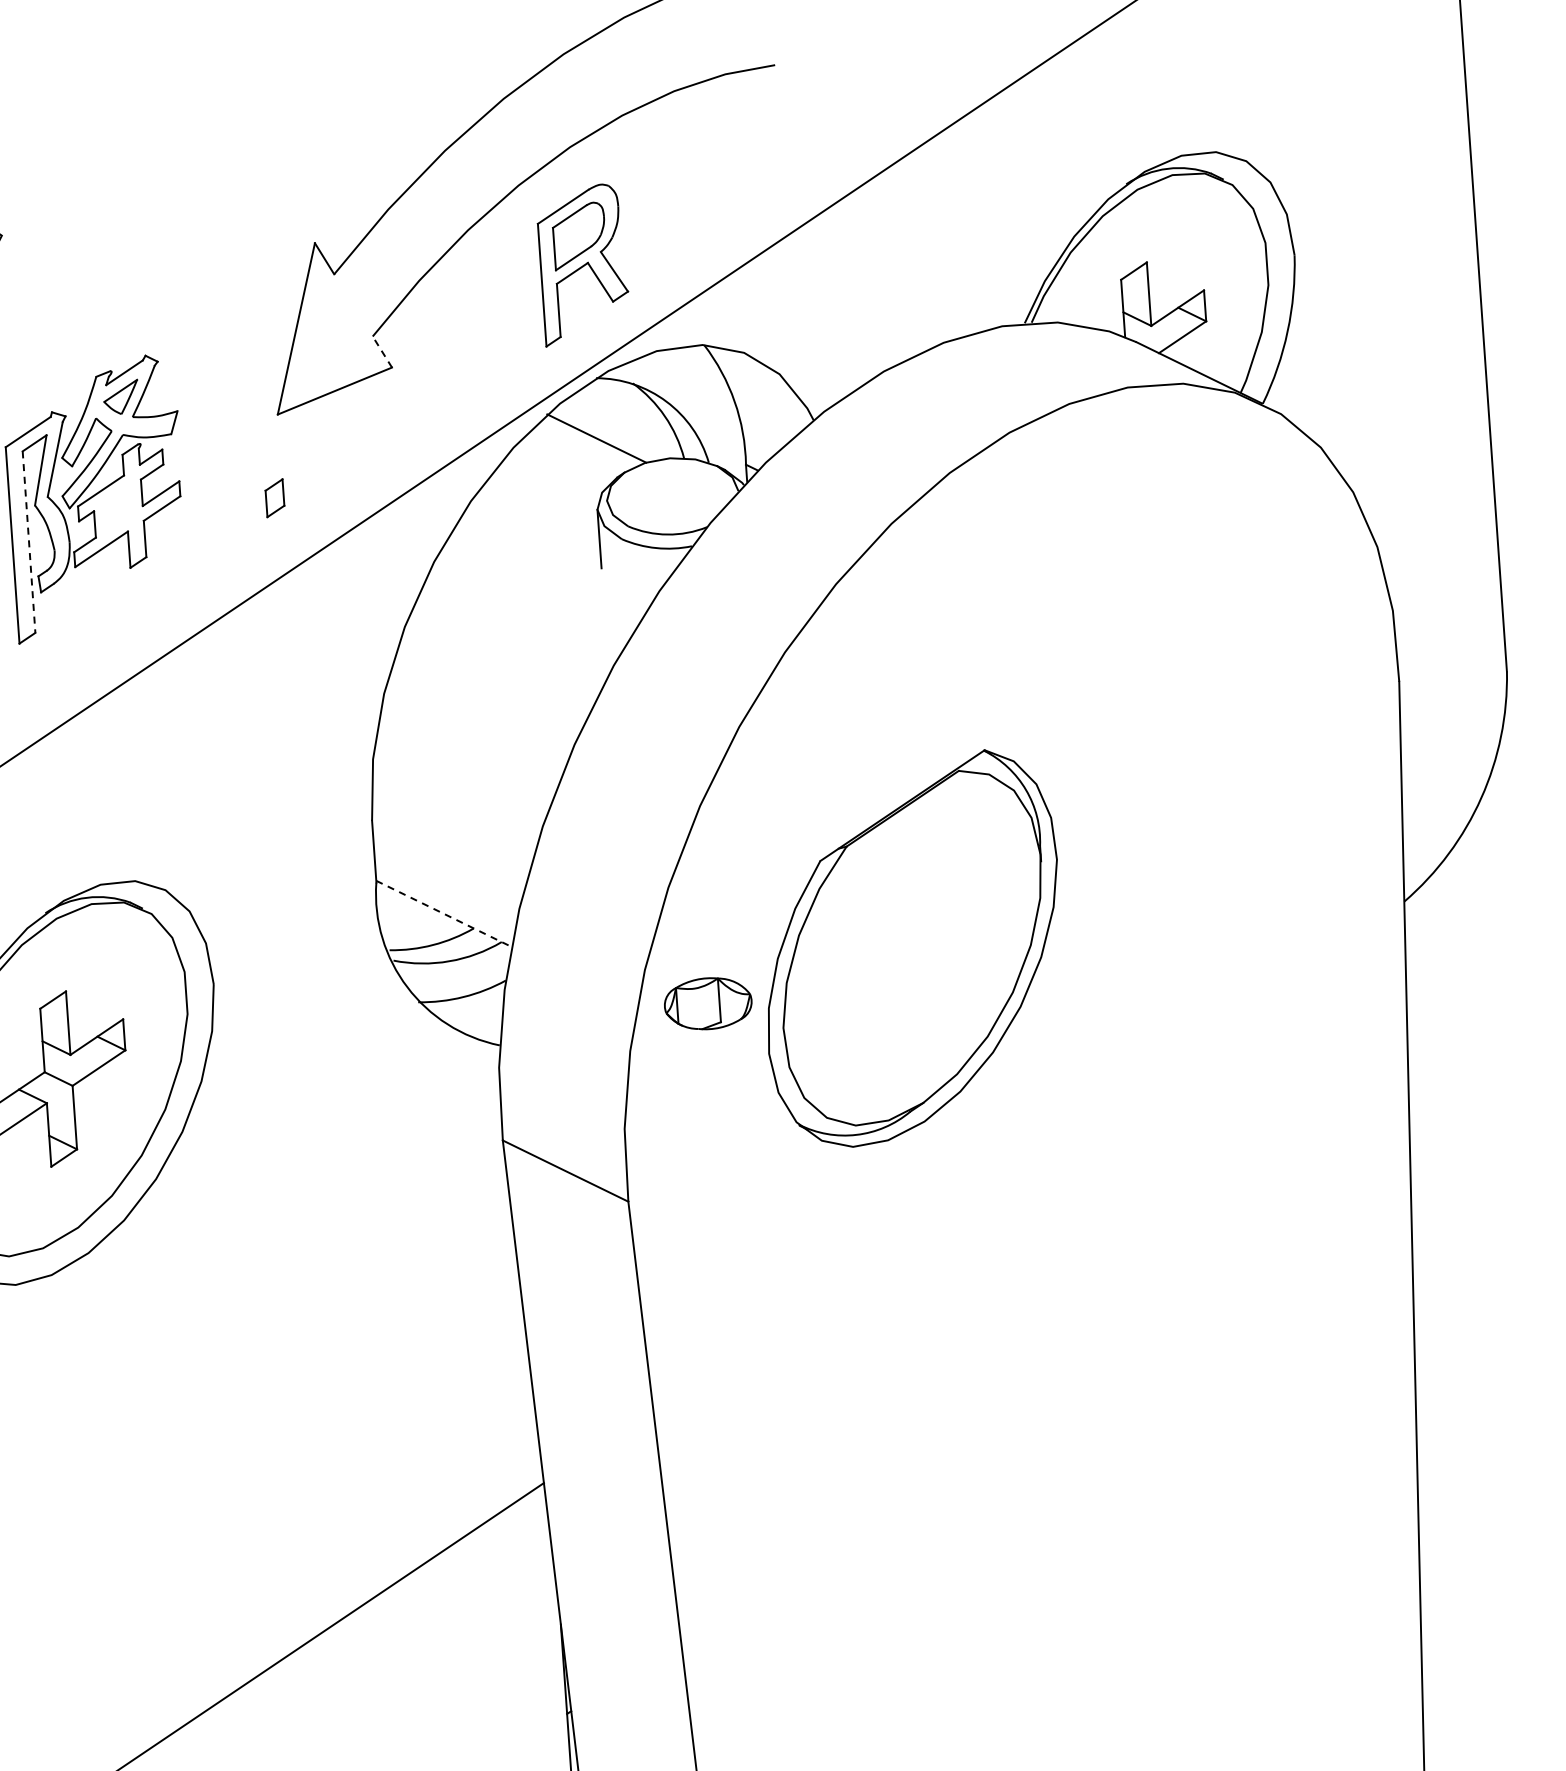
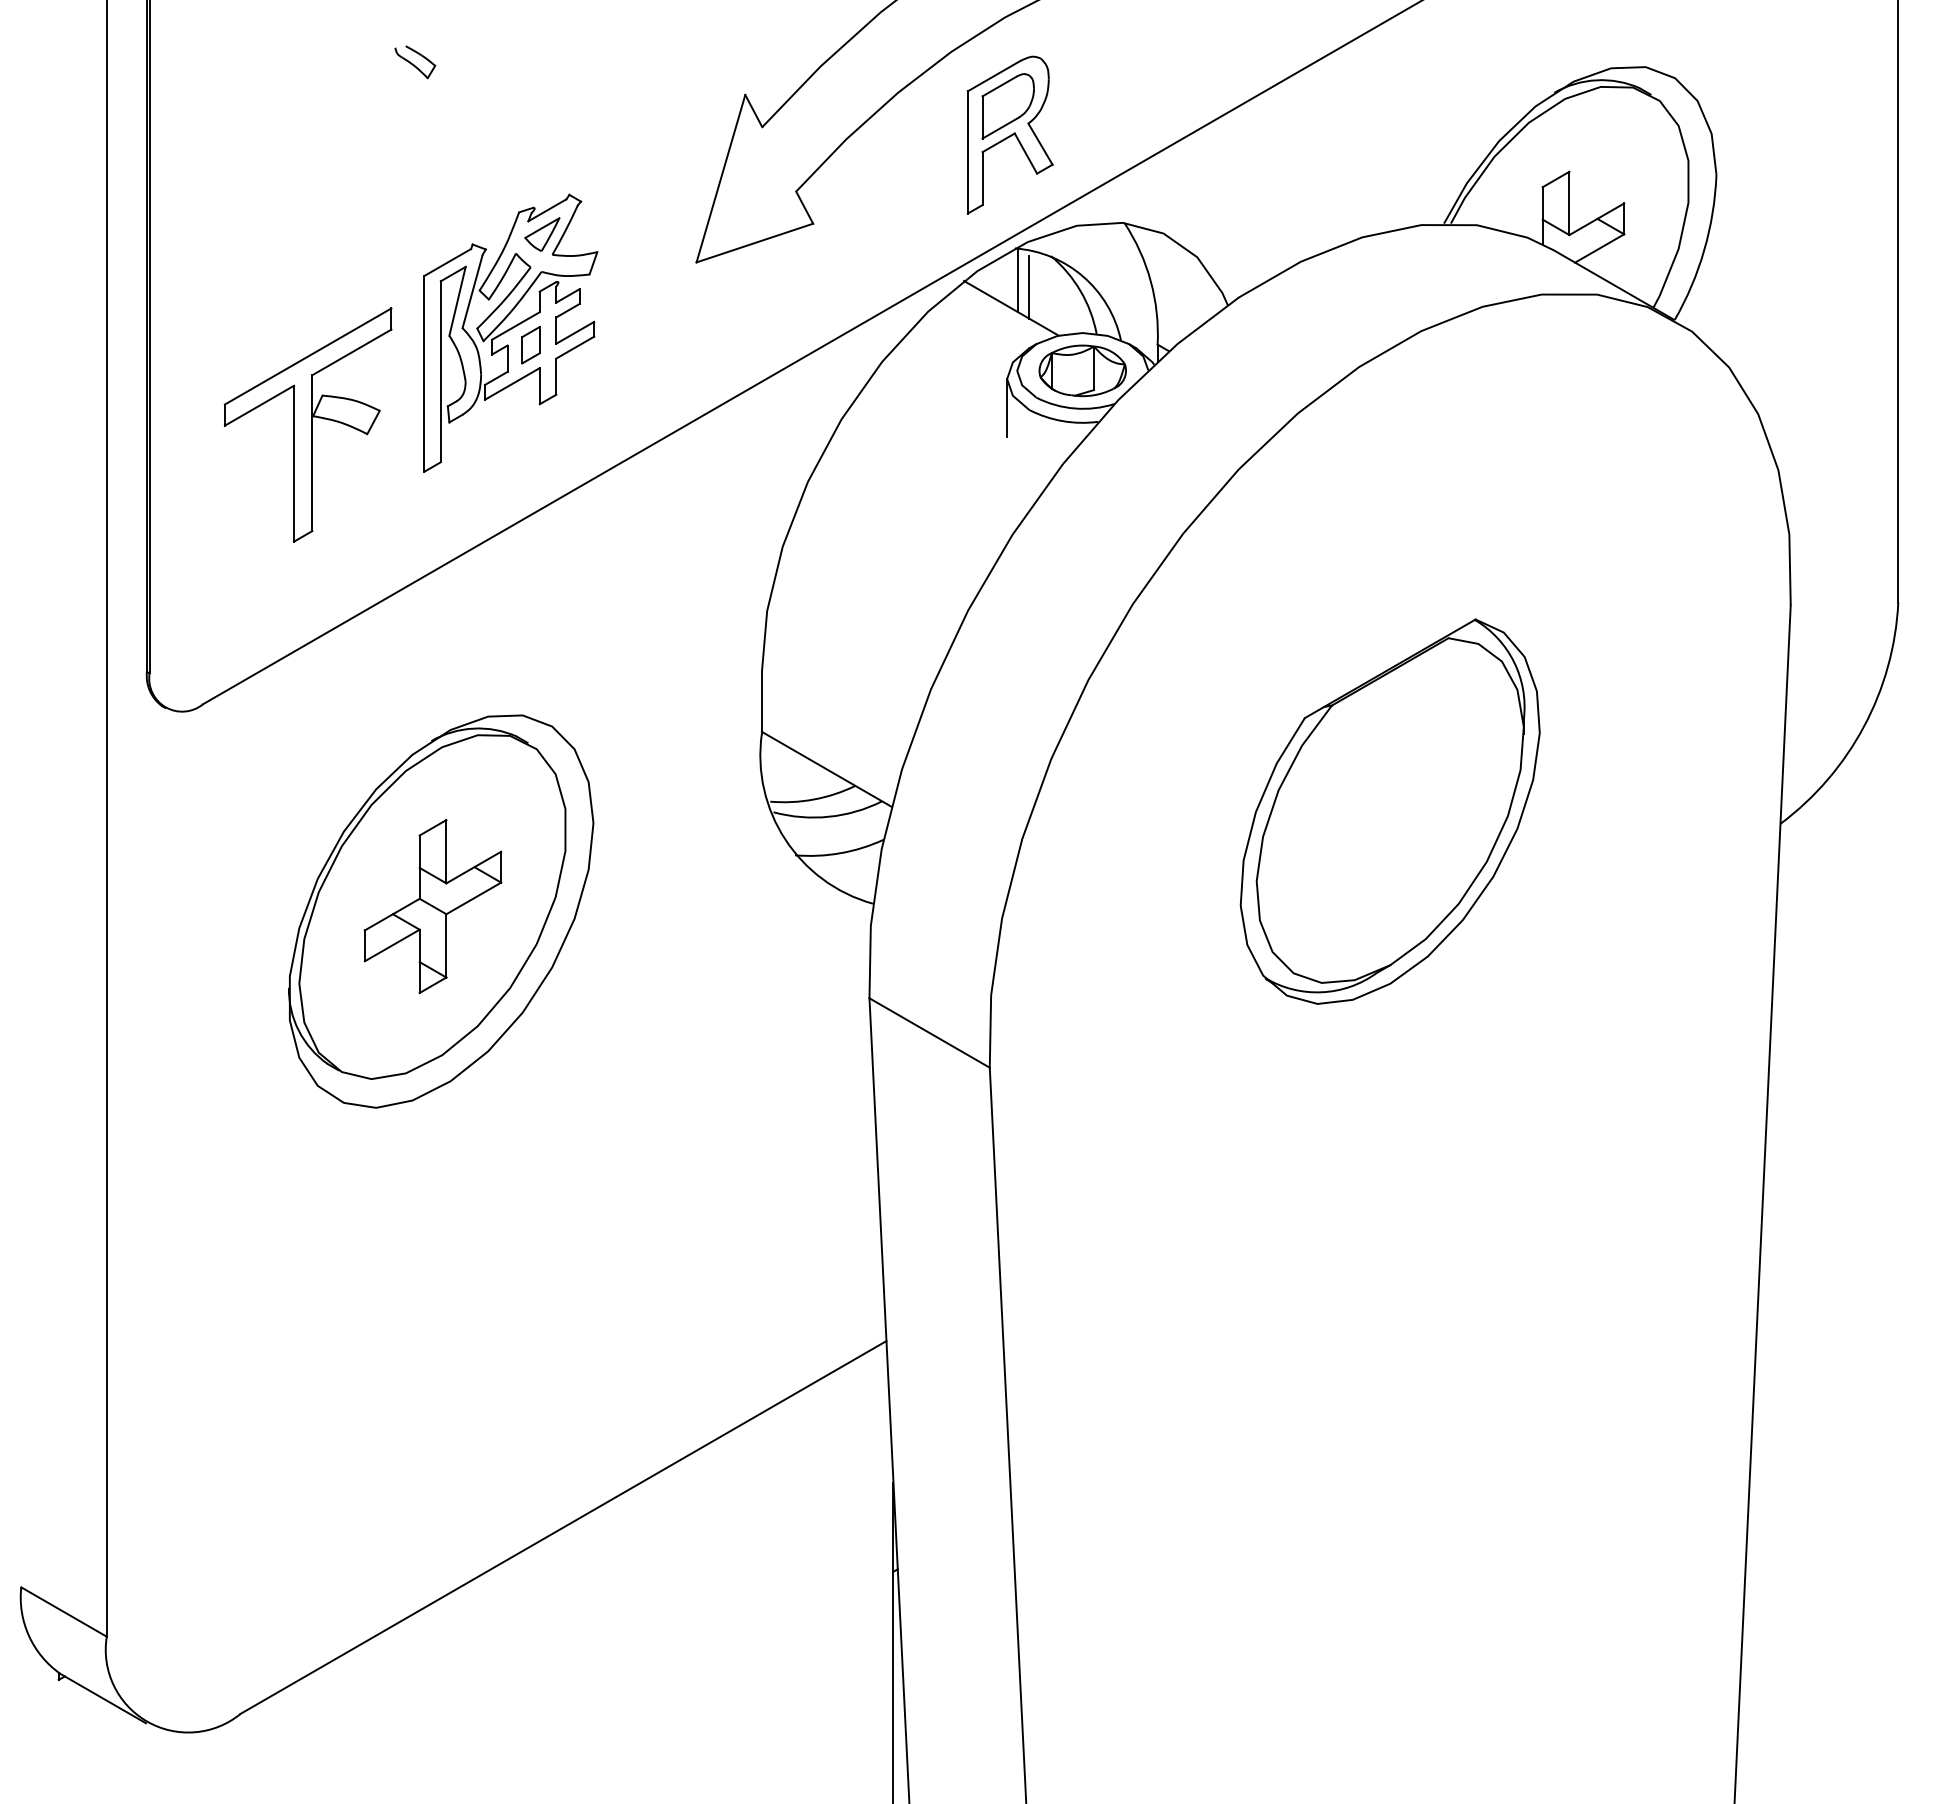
line: (382, 351) -> (804, 207), dashed -> solid
line: (601, 410) -> (1018, 280), added
line: (613, 416) -> (1029, 287), added
part: (274, 498) -> (530, 345), moved
line: (28, 542) -> (440, 372), dashed -> solid
line: (443, 914) -> (826, 769), dashed -> solid
part: (911, 948) -> (1389, 811), moved
part: (707, 1003) -> (1082, 370), moved

